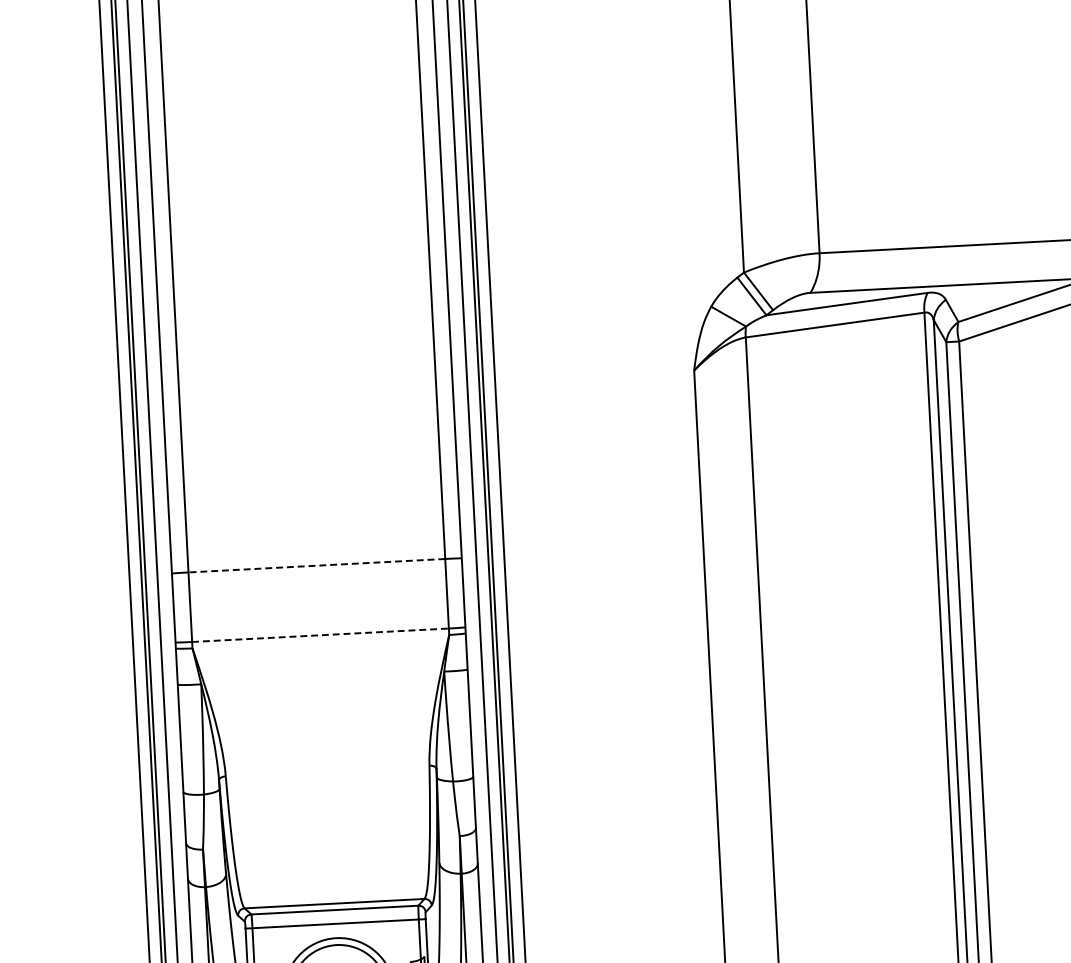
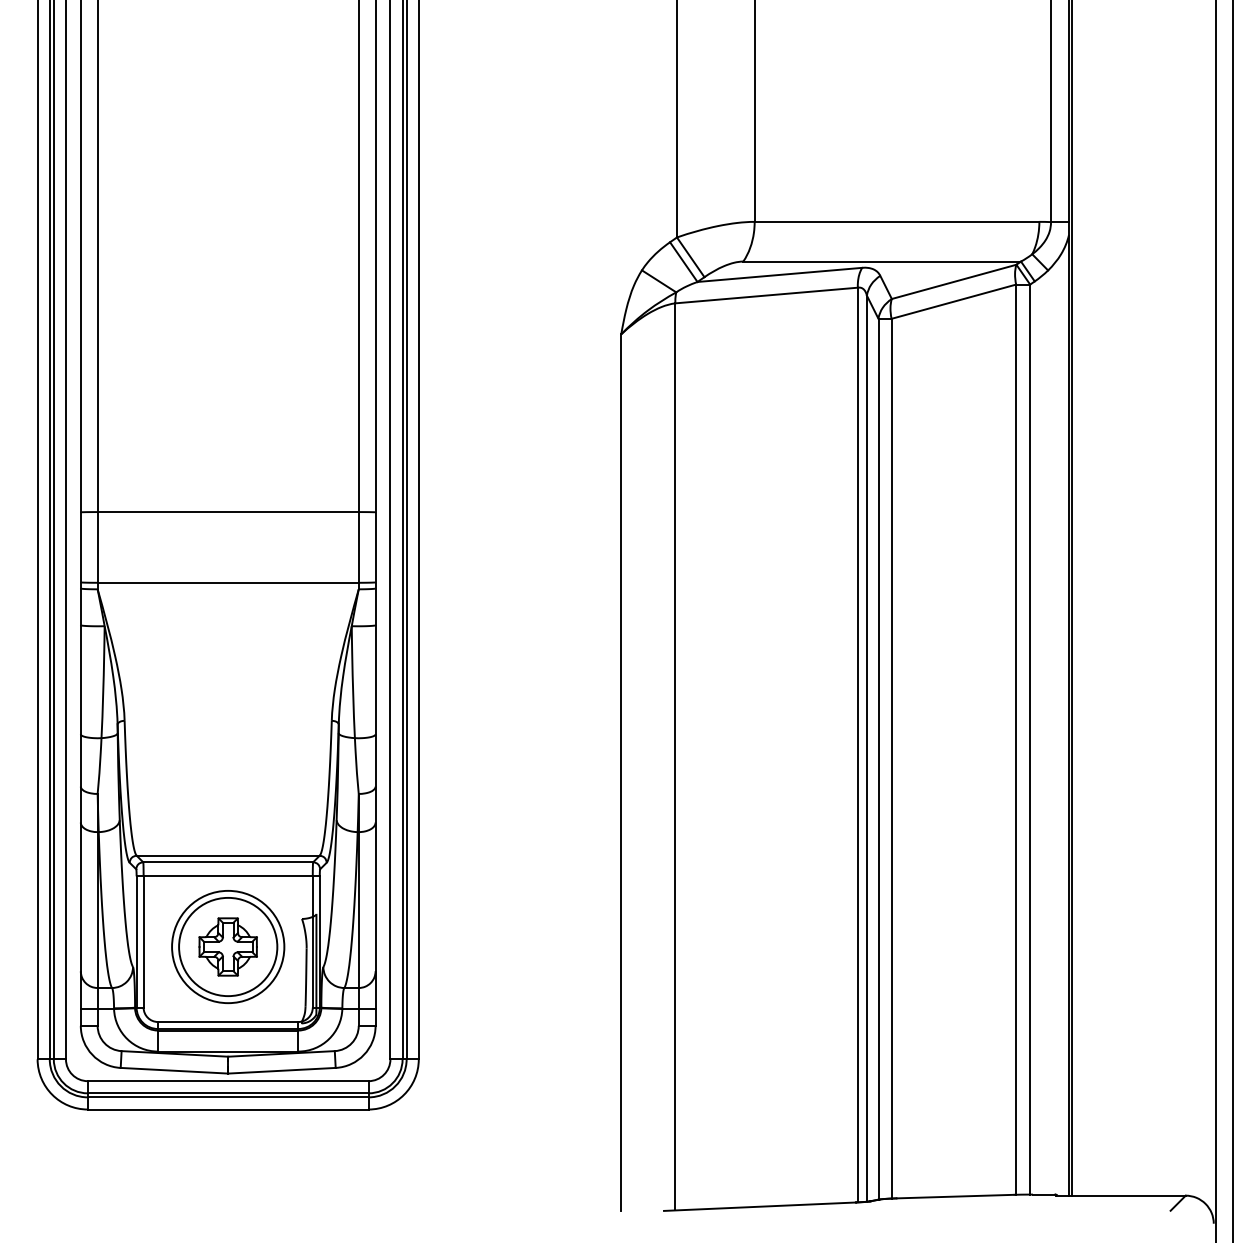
line: (317, 566) -> (228, 512), dashed -> solid
line: (320, 634) -> (228, 582), dashed -> solid

